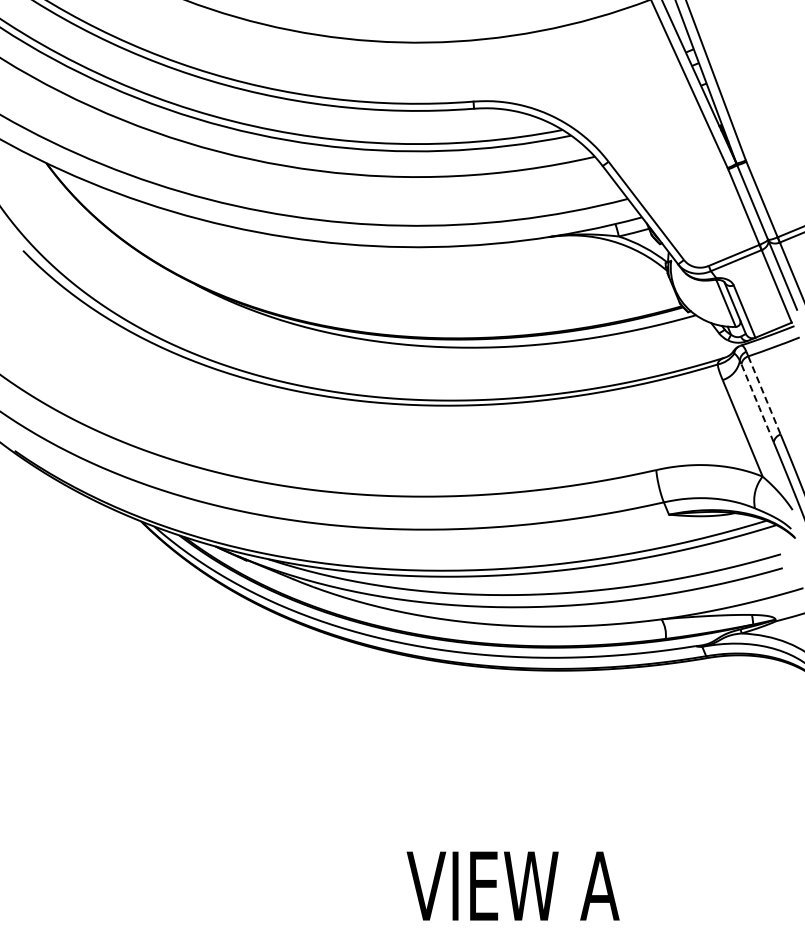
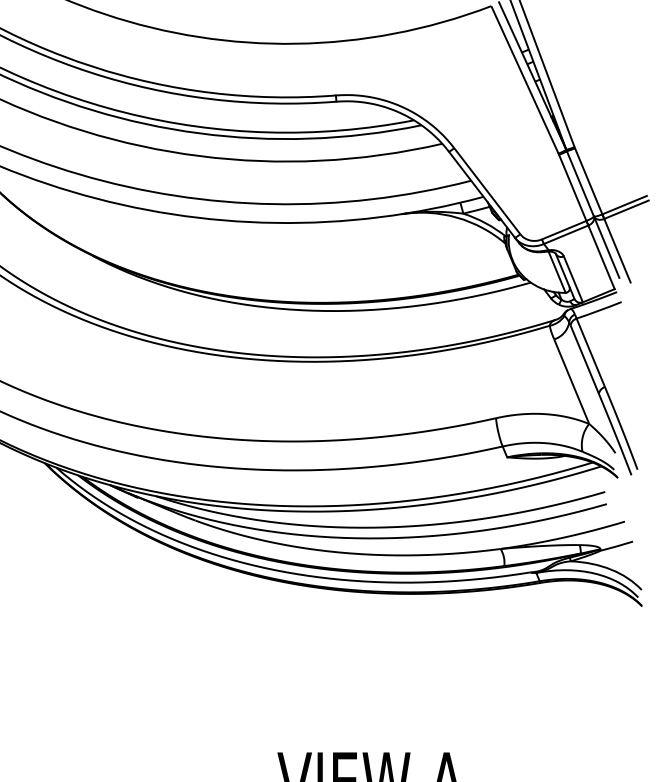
line: (764, 395) -> (590, 352), dashed -> solid
line: (757, 403) -> (584, 359), dashed -> solid

